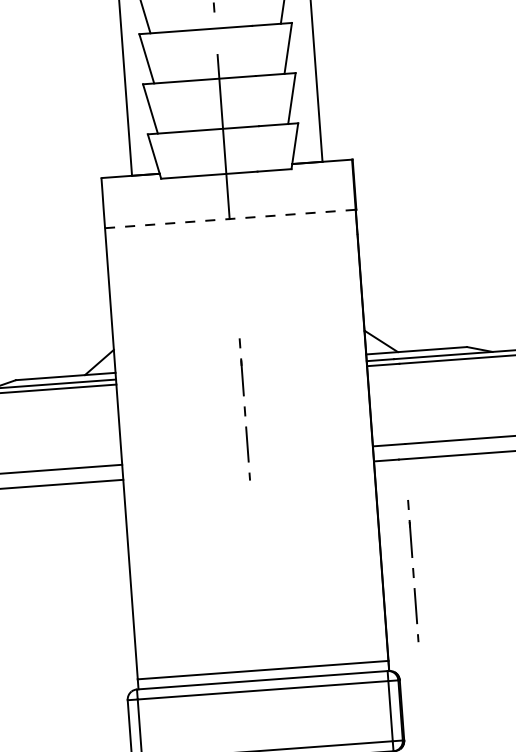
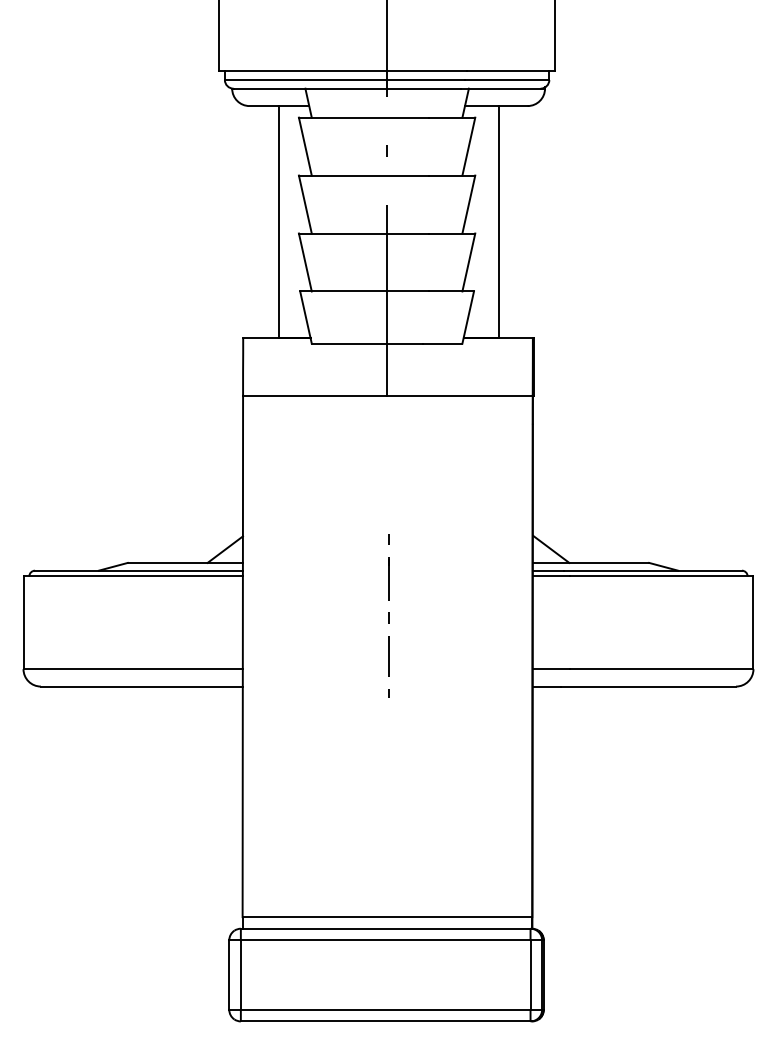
line: (229, 218) -> (387, 395), dashed -> solid
line: (413, 570) -> (568, 815), removed

